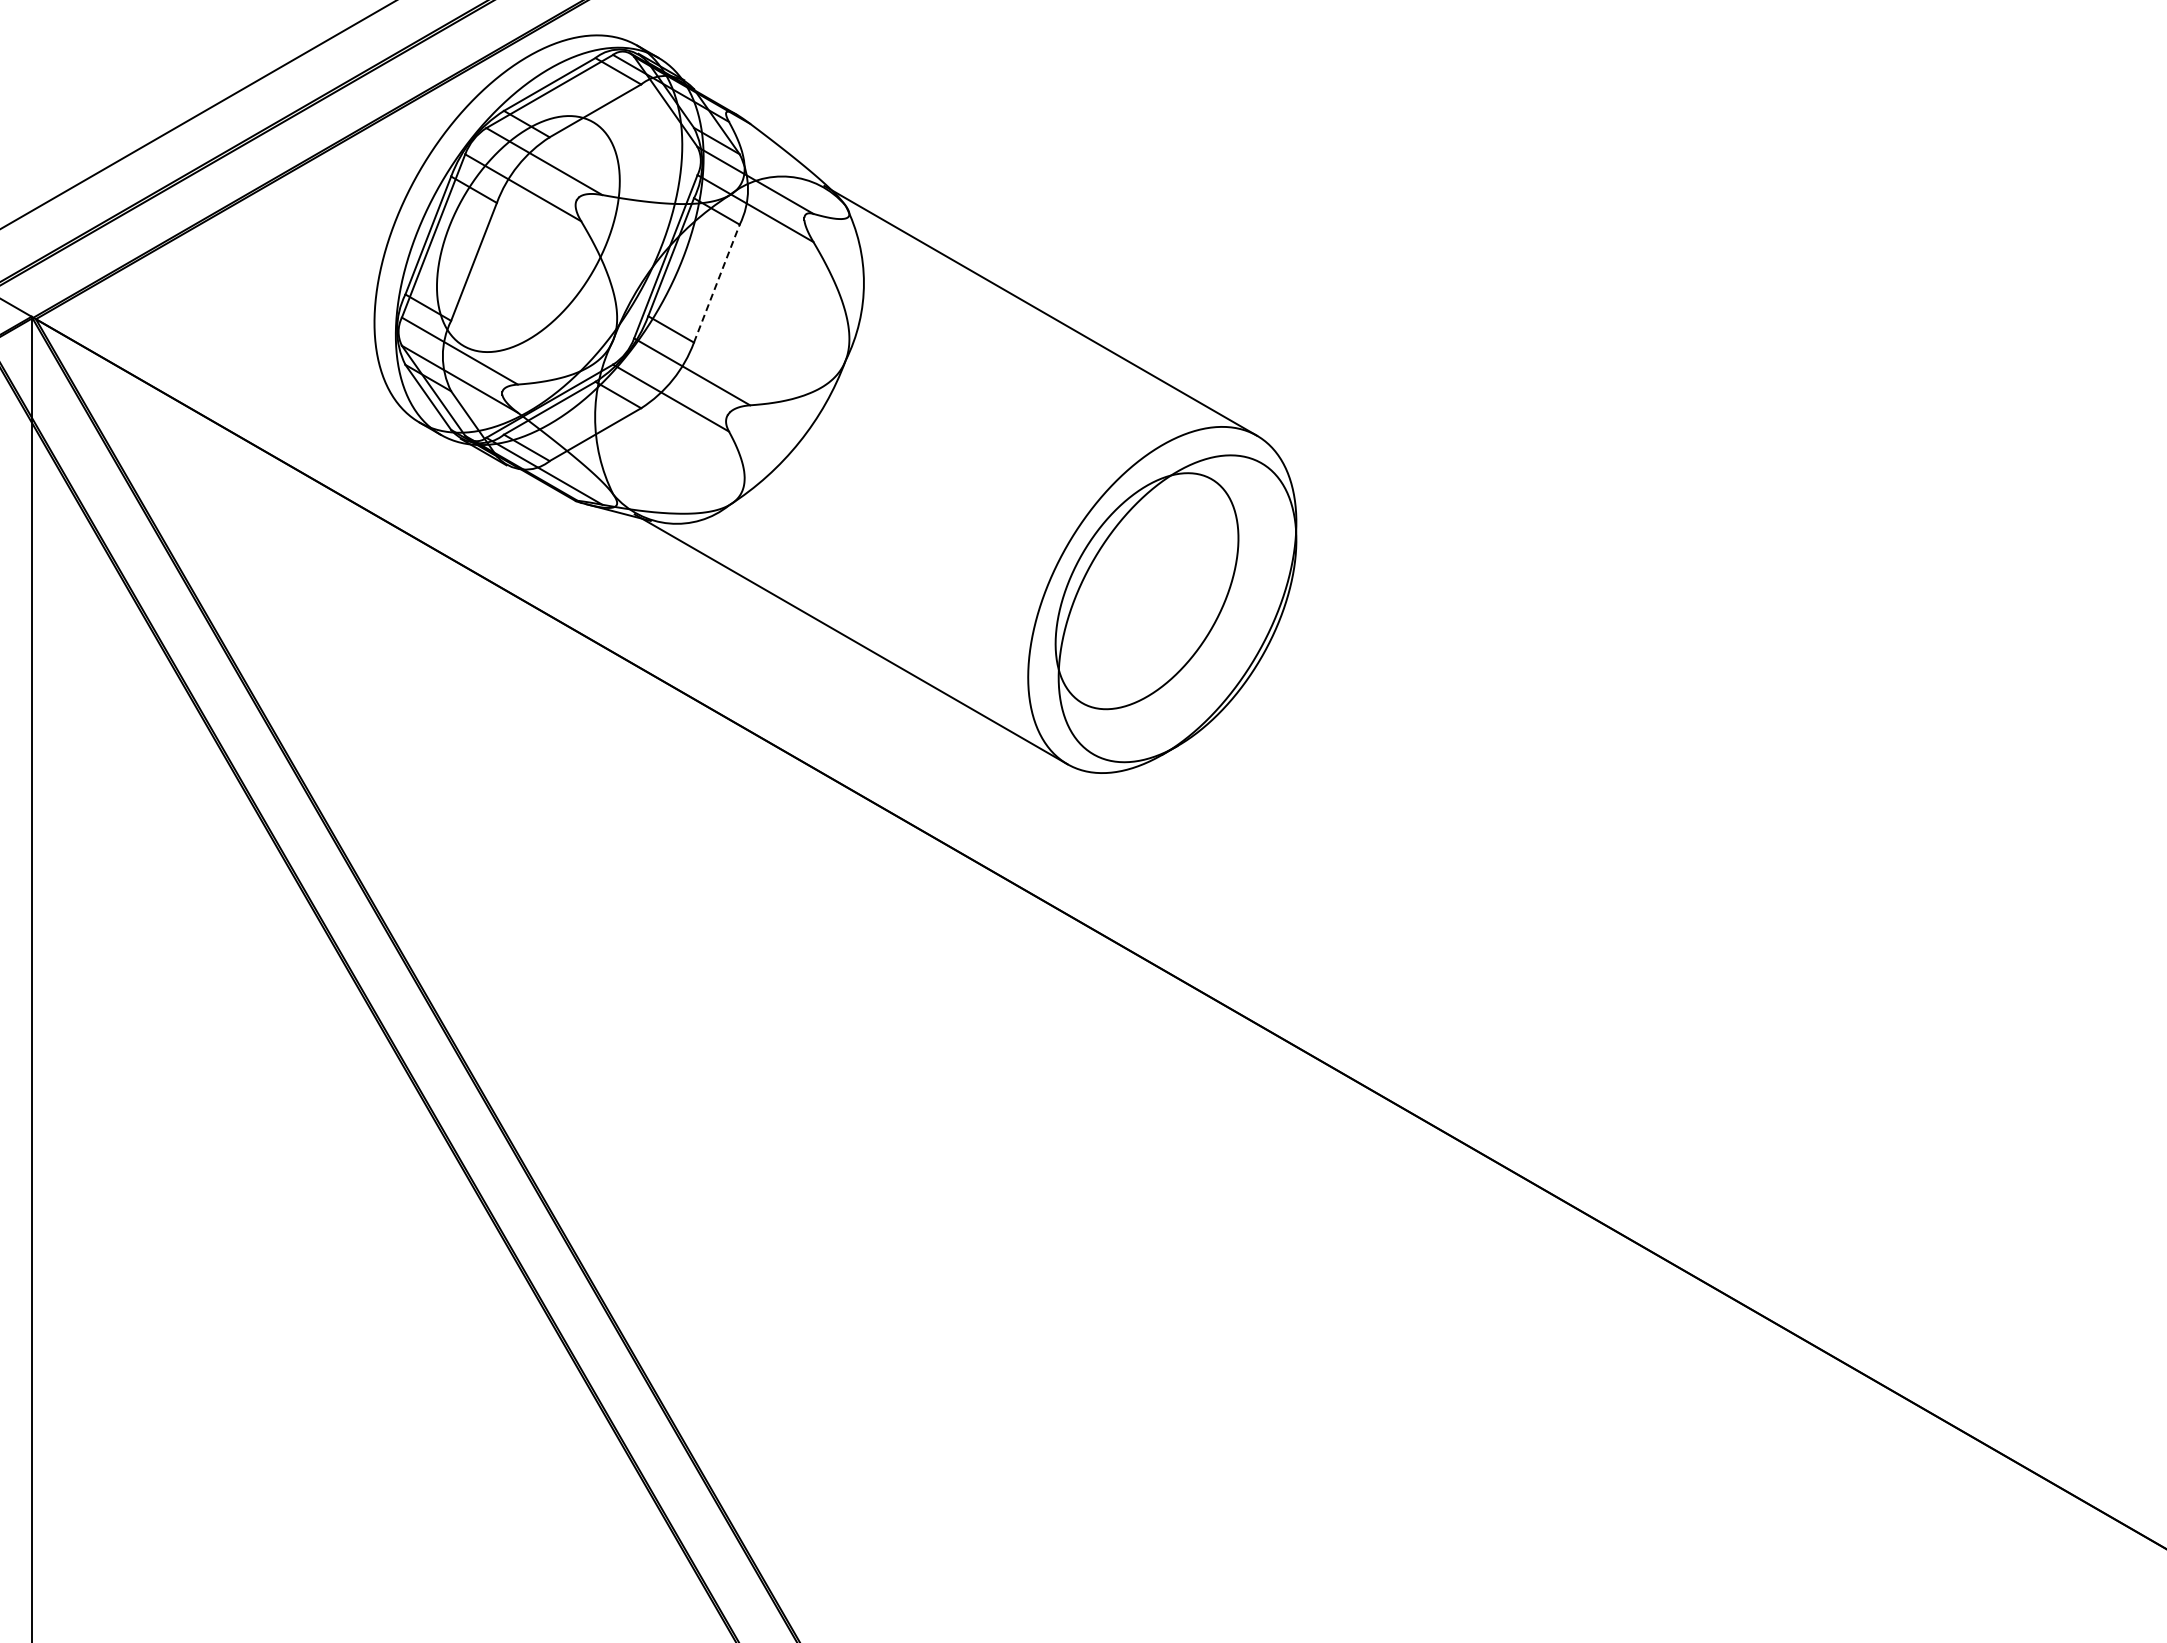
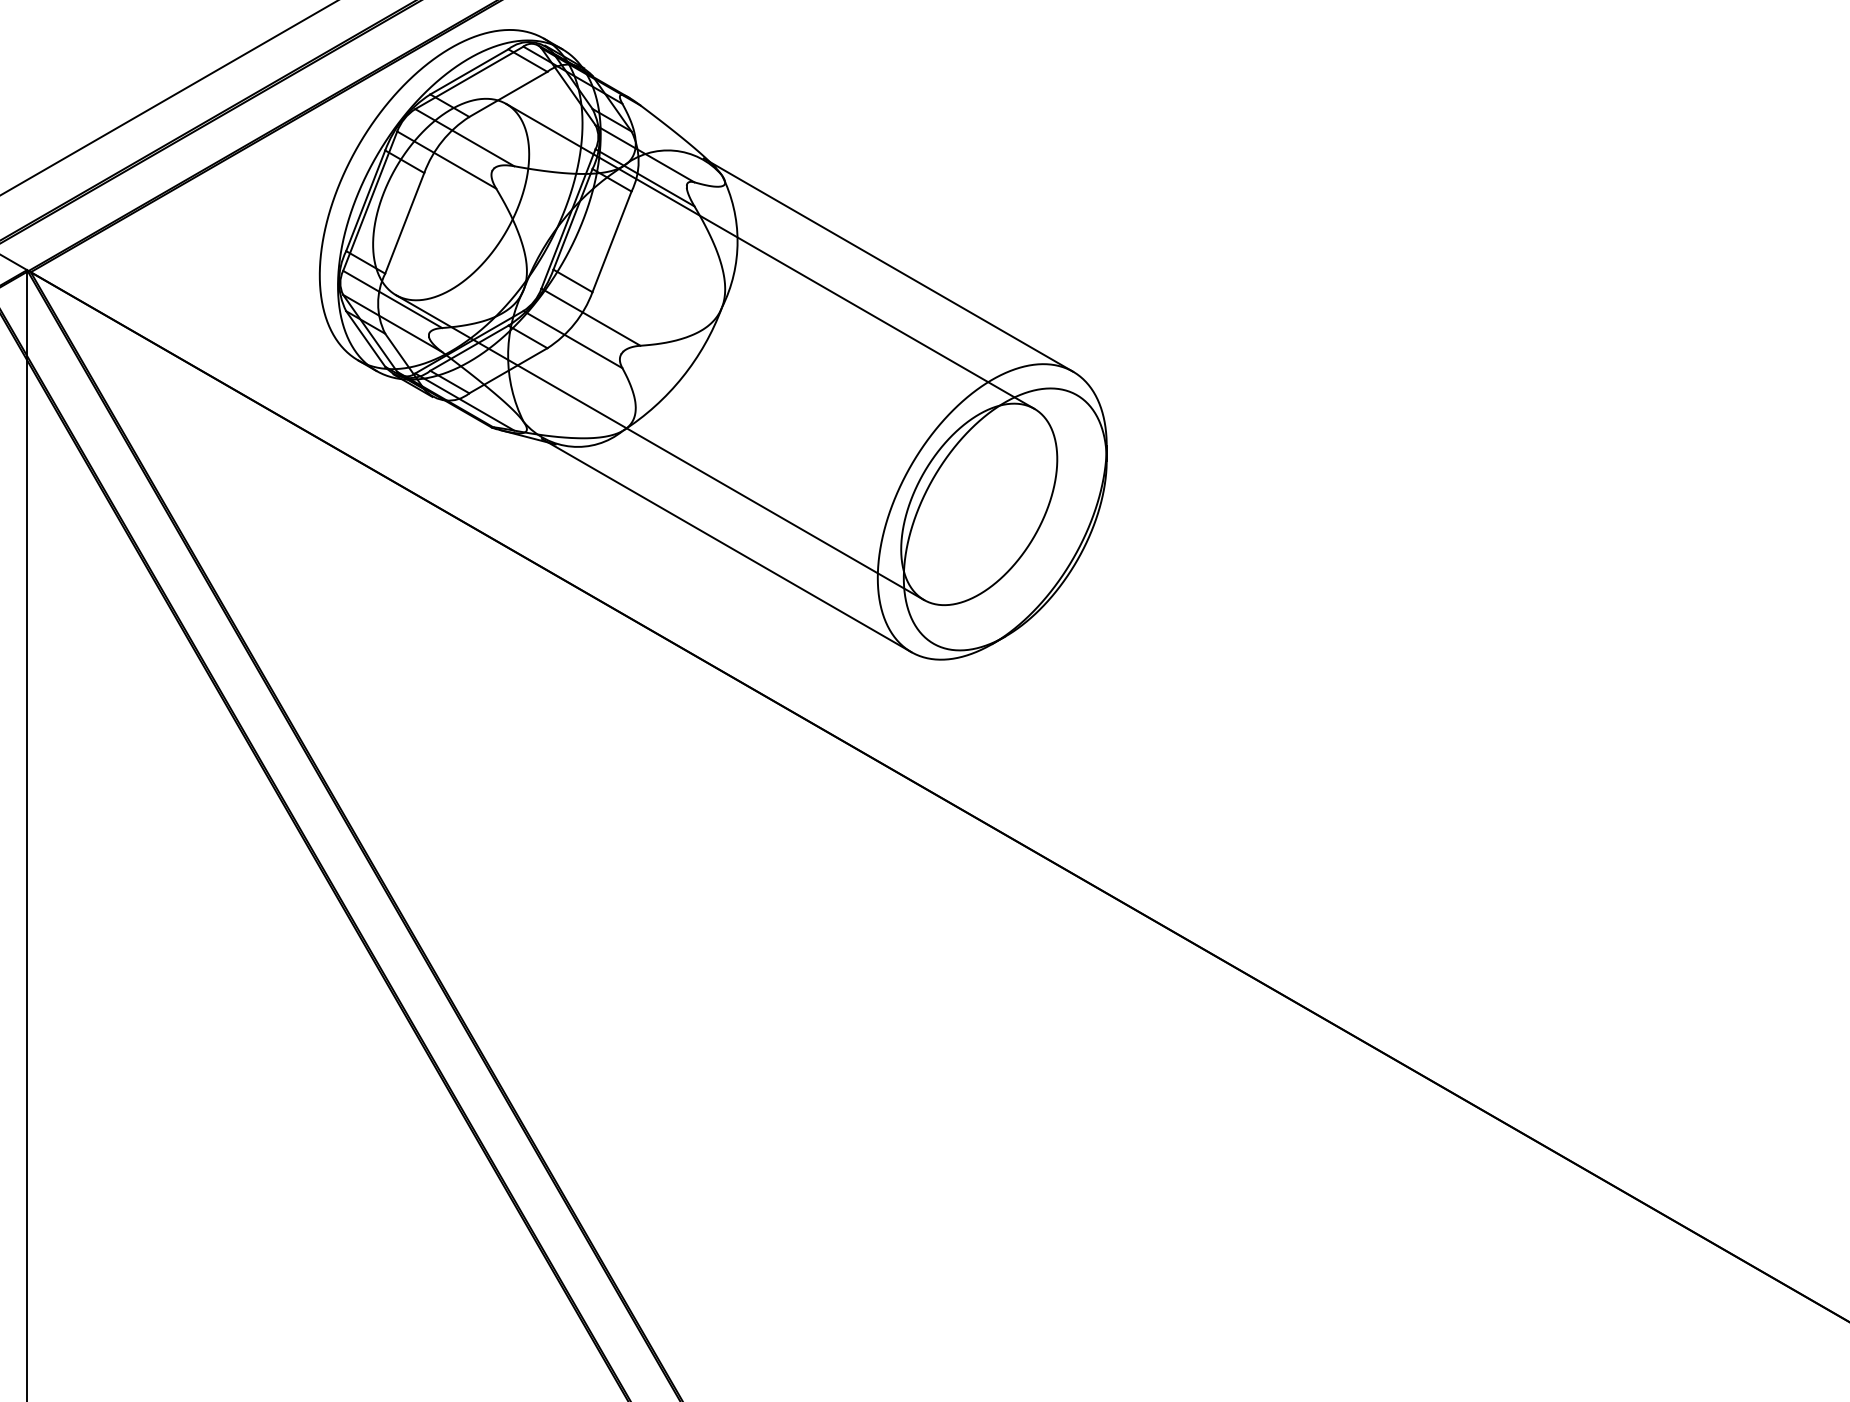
line: (717, 283) -> (612, 241), dashed -> solid
line: (902, 300) -> (770, 256), added
line: (772, 524) -> (659, 447), added

